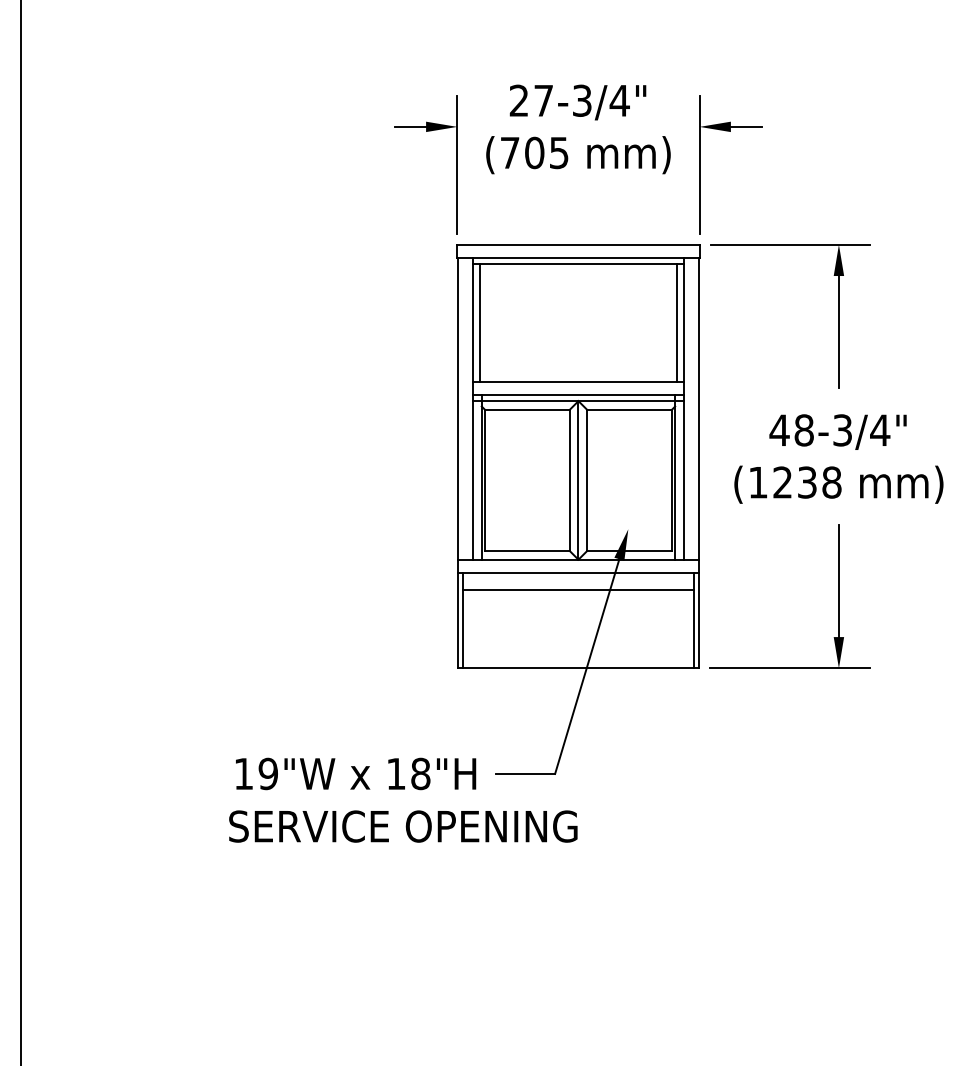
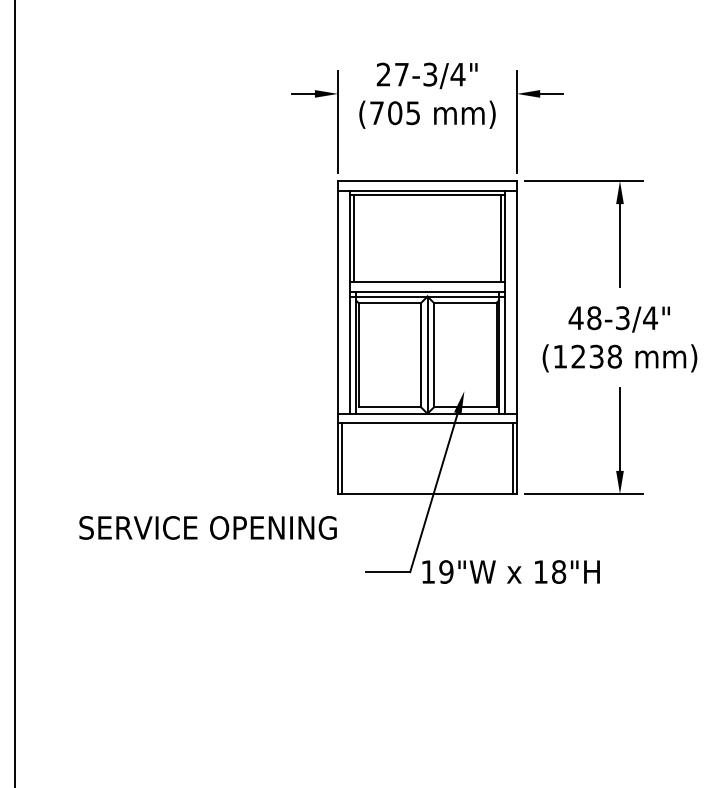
line: (578, 590) -> (427, 436), removed
text: (355, 773) -> (510, 571), moved
text: (402, 825) -> (207, 527), moved

